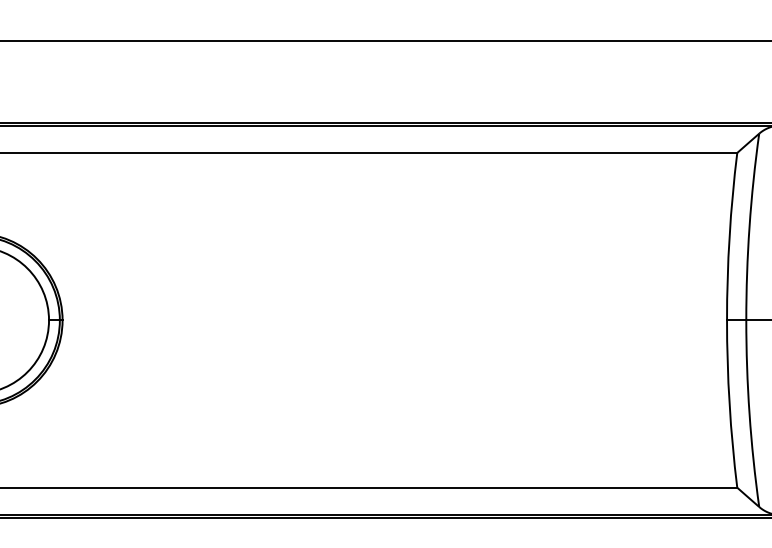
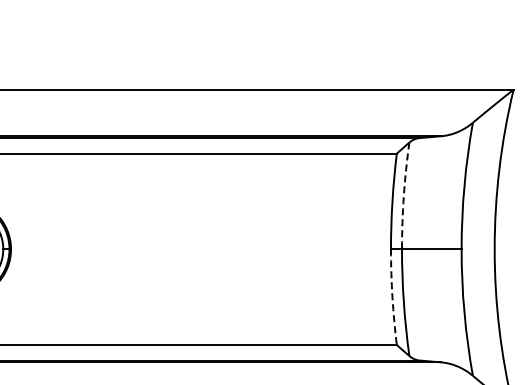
arc: (748, 226) -> (403, 195), solid -> dashed
arc: (729, 404) -> (392, 297), solid -> dashed

